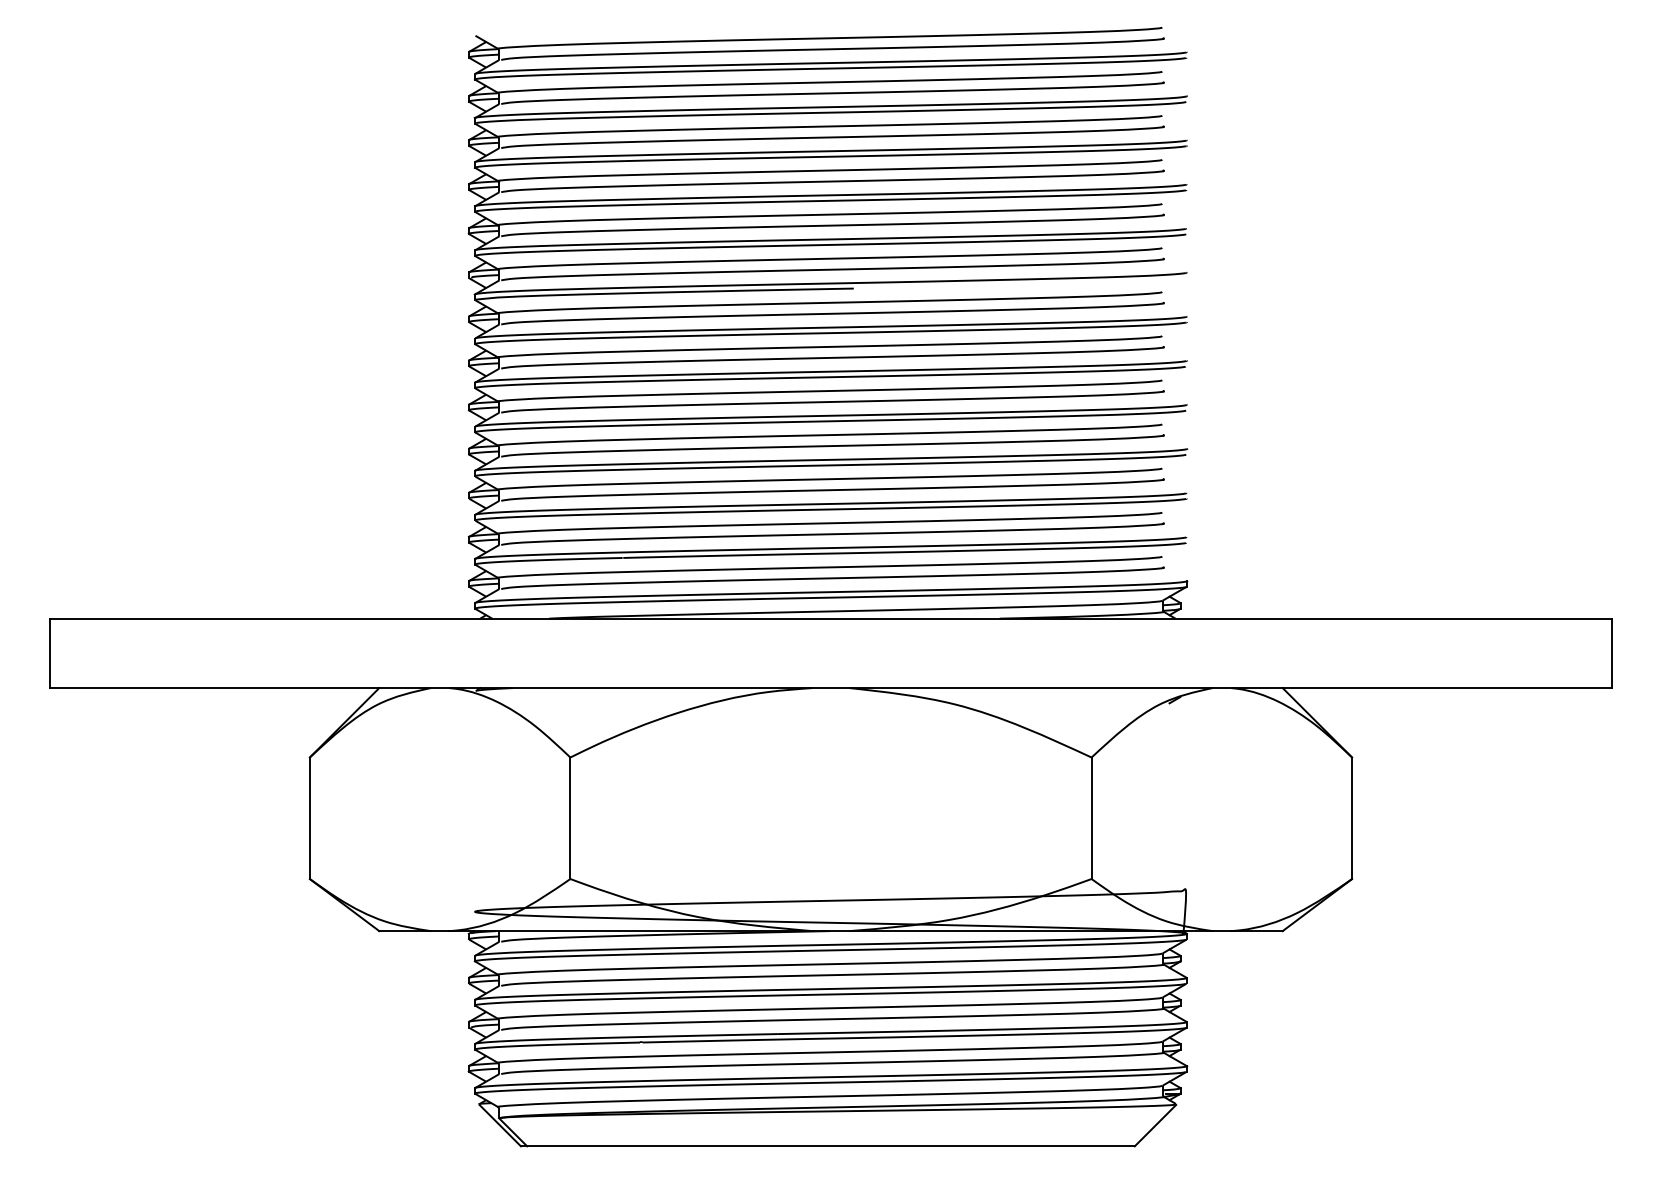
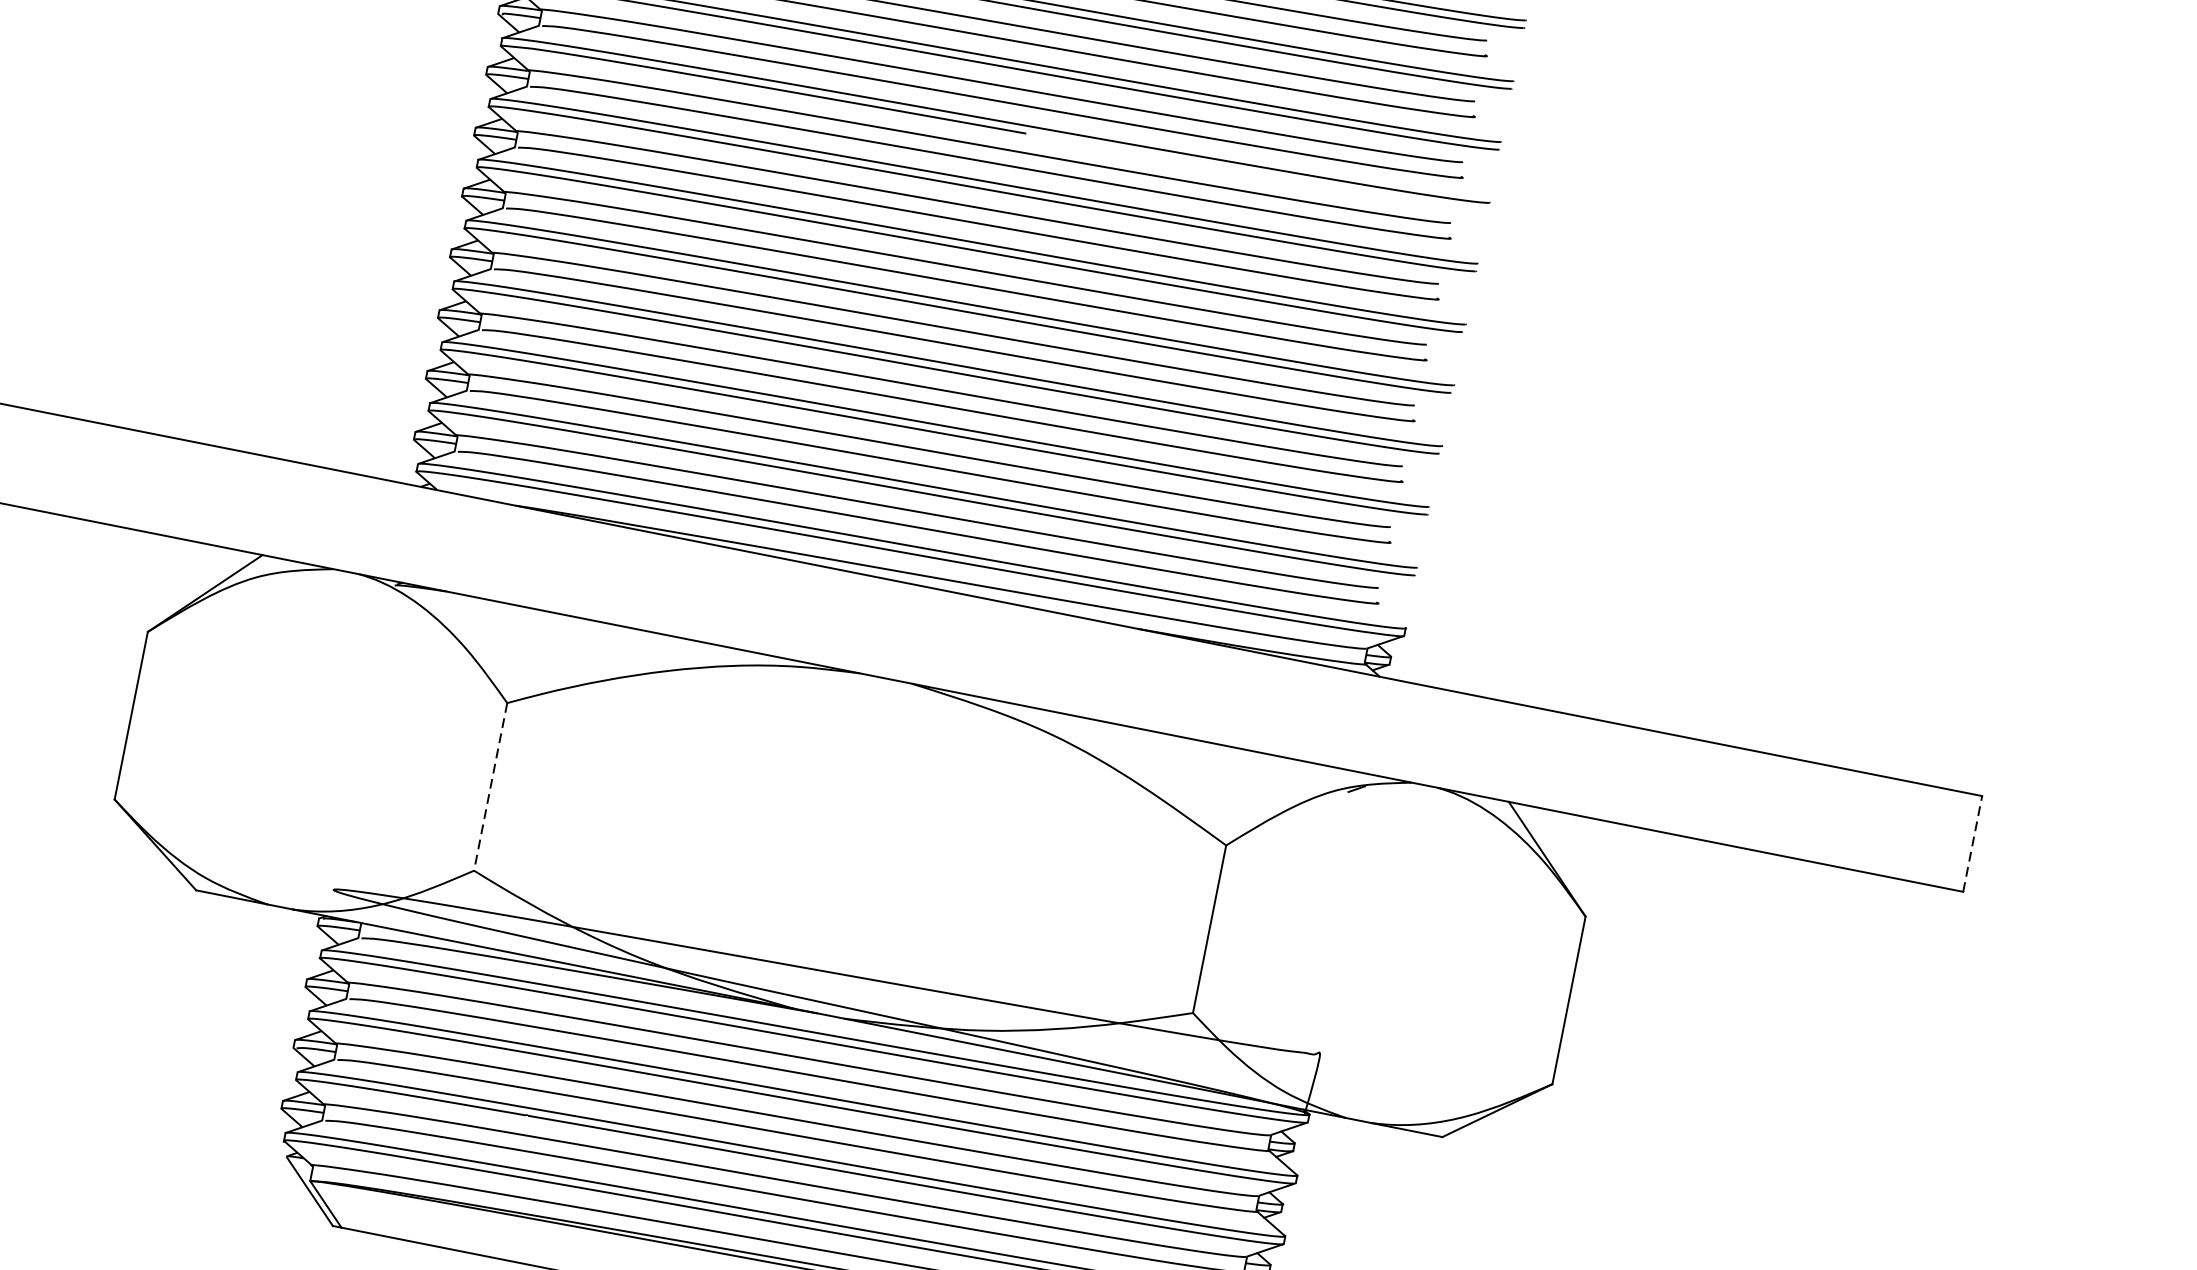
line: (1612, 653) -> (1973, 844), solid -> dashed
line: (570, 818) -> (490, 787), solid -> dashed

